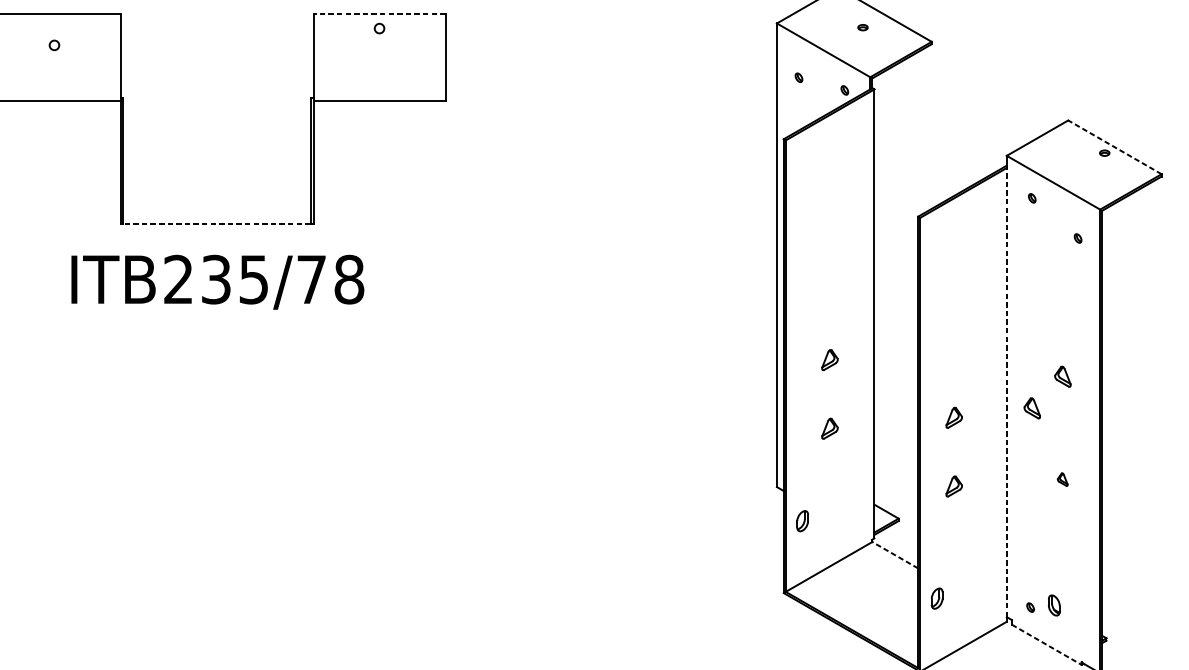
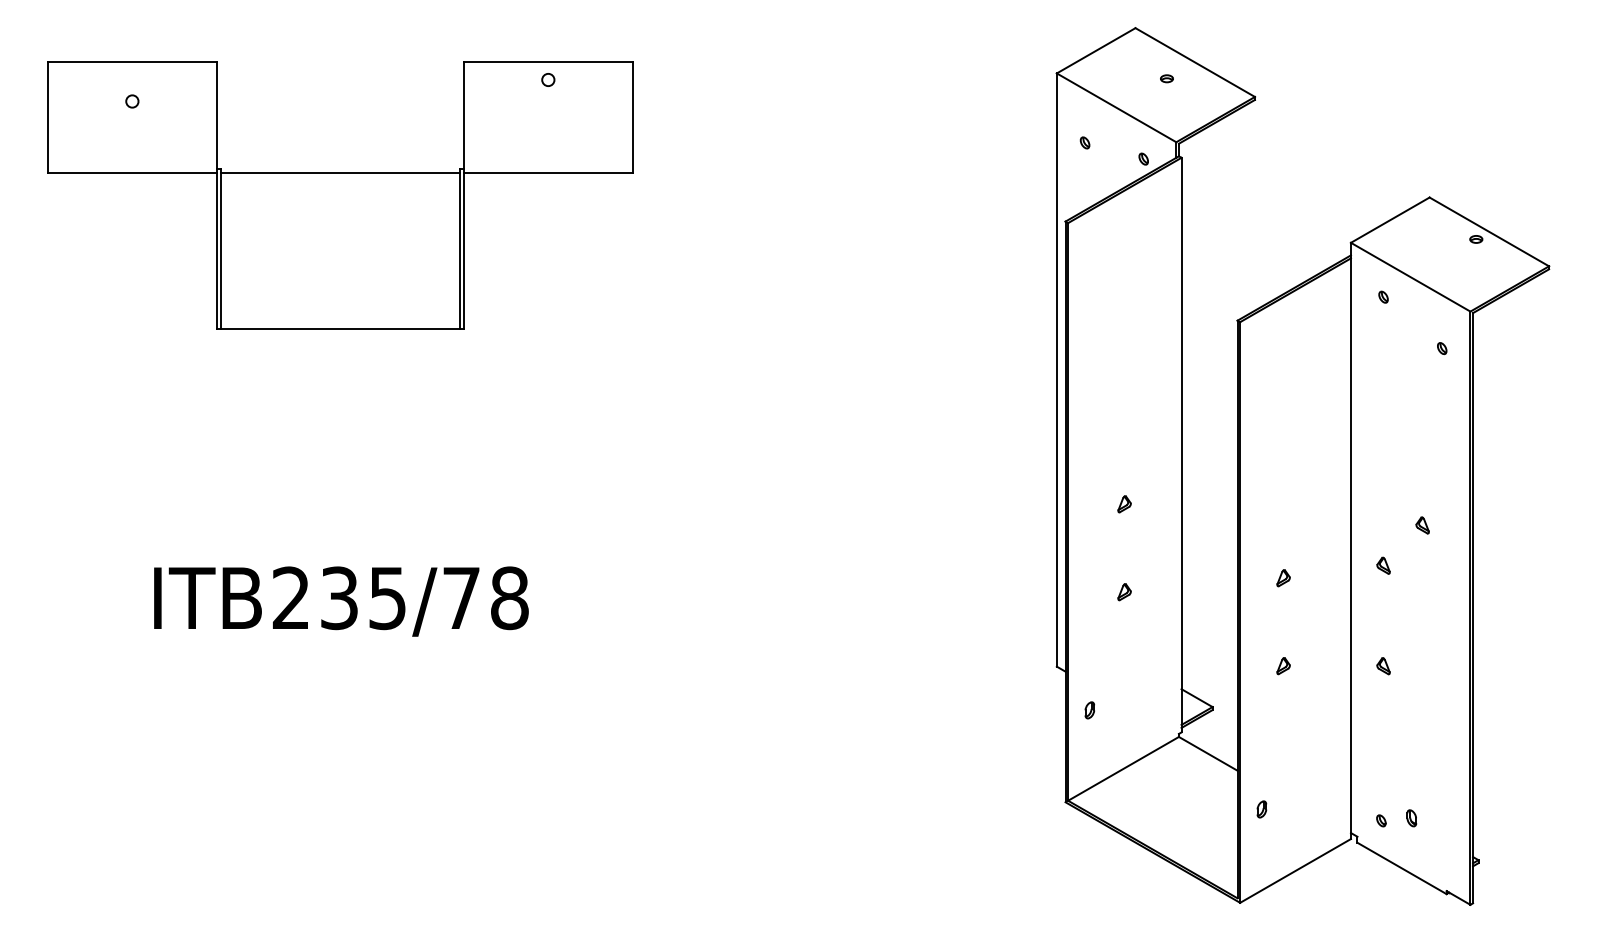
line: (378, 14) -> (547, 61), dashed -> solid
line: (217, 100) -> (340, 172), added
line: (1115, 147) -> (1489, 231), dashed -> solid
line: (217, 223) -> (340, 329), dashed -> solid
text: (217, 282) -> (341, 601), moved
part: (829, 360) -> (1124, 504), size x0.62
part: (1062, 376) -> (1422, 525), size x0.62
line: (1006, 392) -> (1350, 545), dashed -> solid
part: (1032, 408) -> (1383, 565), size x0.62
part: (954, 418) -> (1283, 578), size x0.62
part: (829, 429) -> (1124, 592), size x0.62
part: (1062, 479) -> (1383, 666), moved
part: (954, 486) -> (1283, 666), size x0.62
part: (802, 521) -> (1089, 710), size x0.62
line: (895, 554) -> (1208, 753), dashed -> solid
part: (936, 598) -> (1261, 809), size x0.62
part: (1054, 605) -> (1411, 818), size x0.62
line: (1047, 644) -> (1402, 868), dashed -> solid

